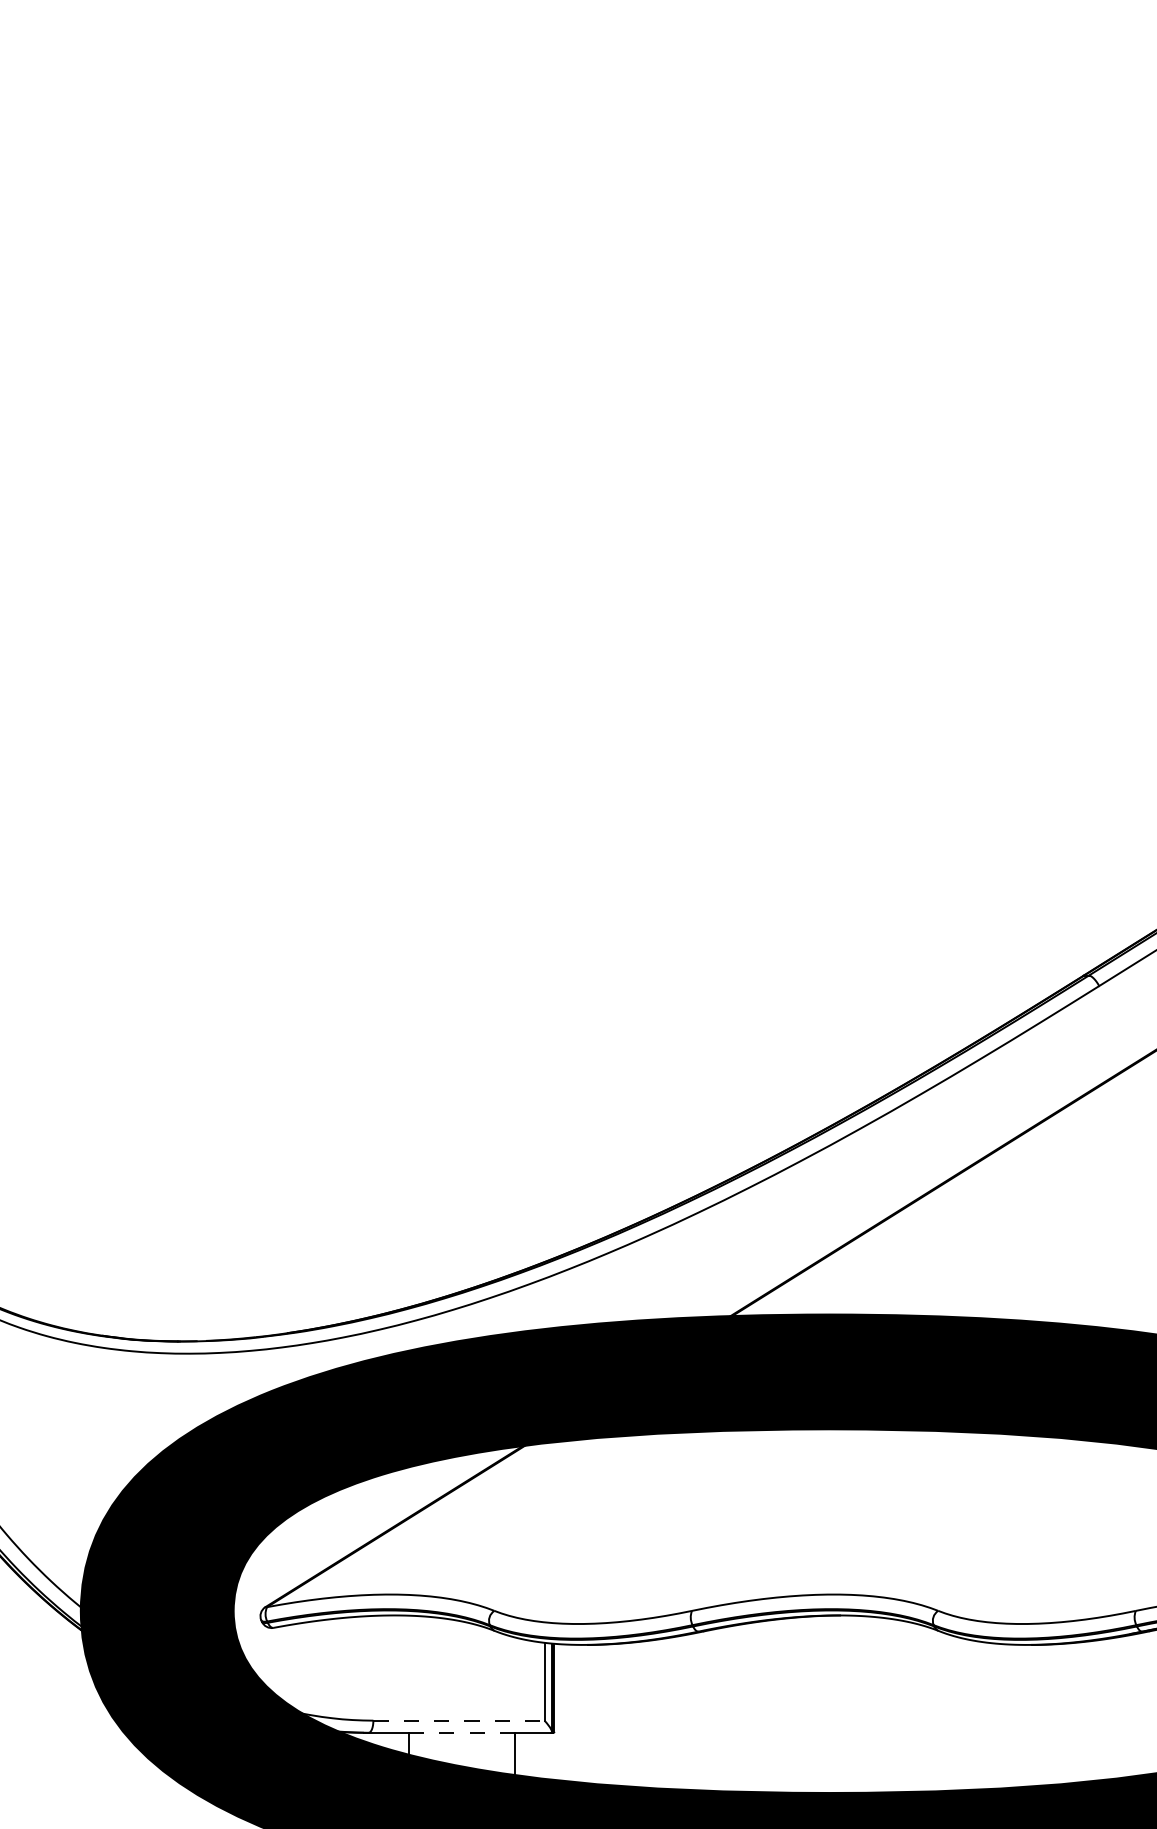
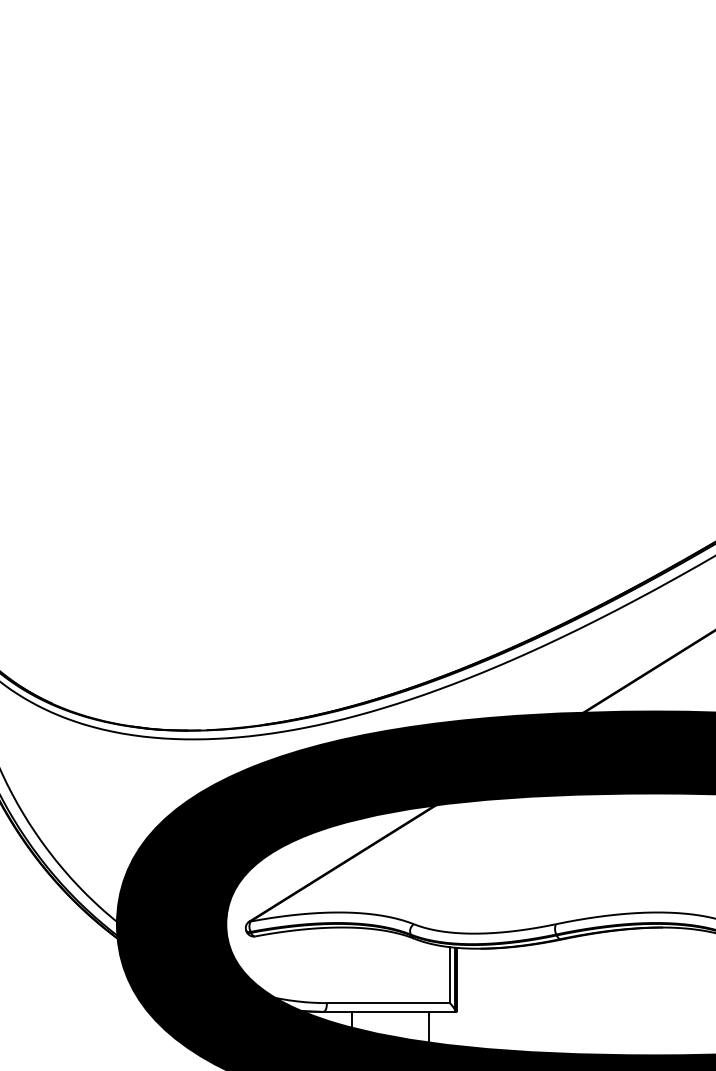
line: (458, 1720) -> (388, 1003), dashed -> solid
line: (461, 1732) -> (390, 1011), dashed -> solid

